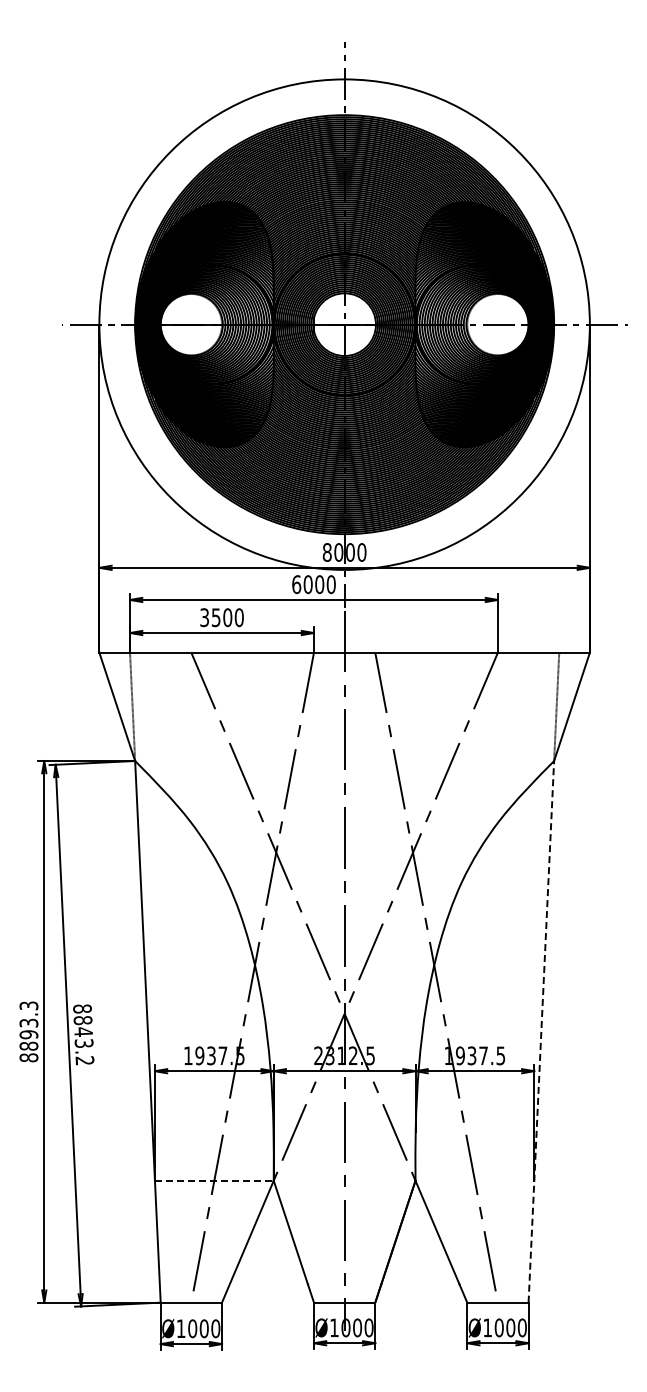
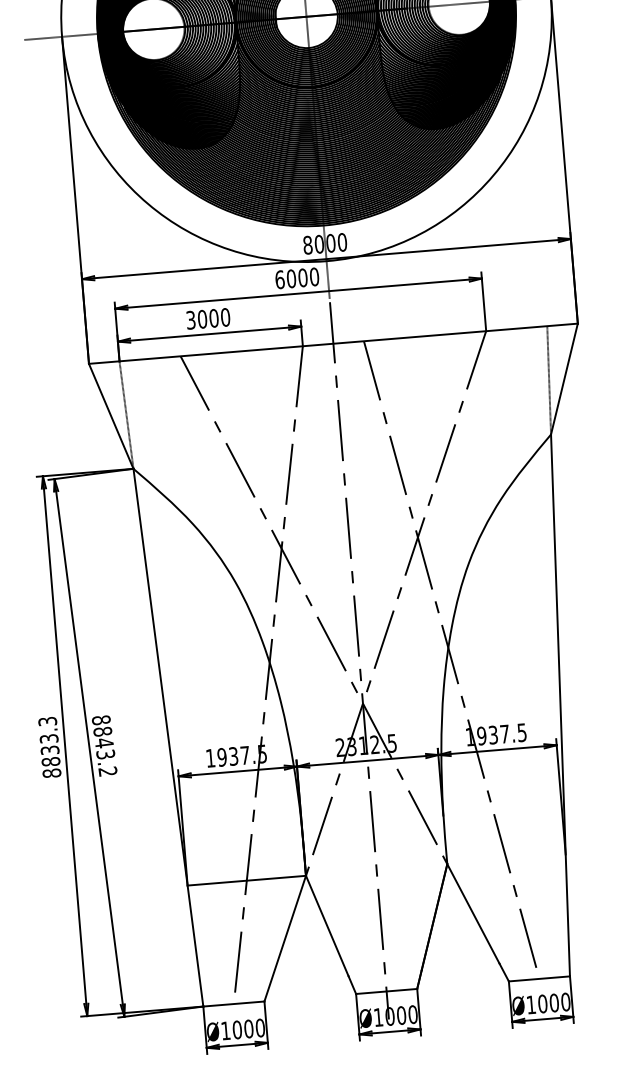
text: (215, 617) -> (201, 319), 3500 -> 3000
line: (541, 1031) -> (560, 705), dashed -> solid
text: (28, 1034) -> (49, 750), 8893.3 -> 8833.3
line: (214, 1180) -> (246, 880), dashed -> solid

